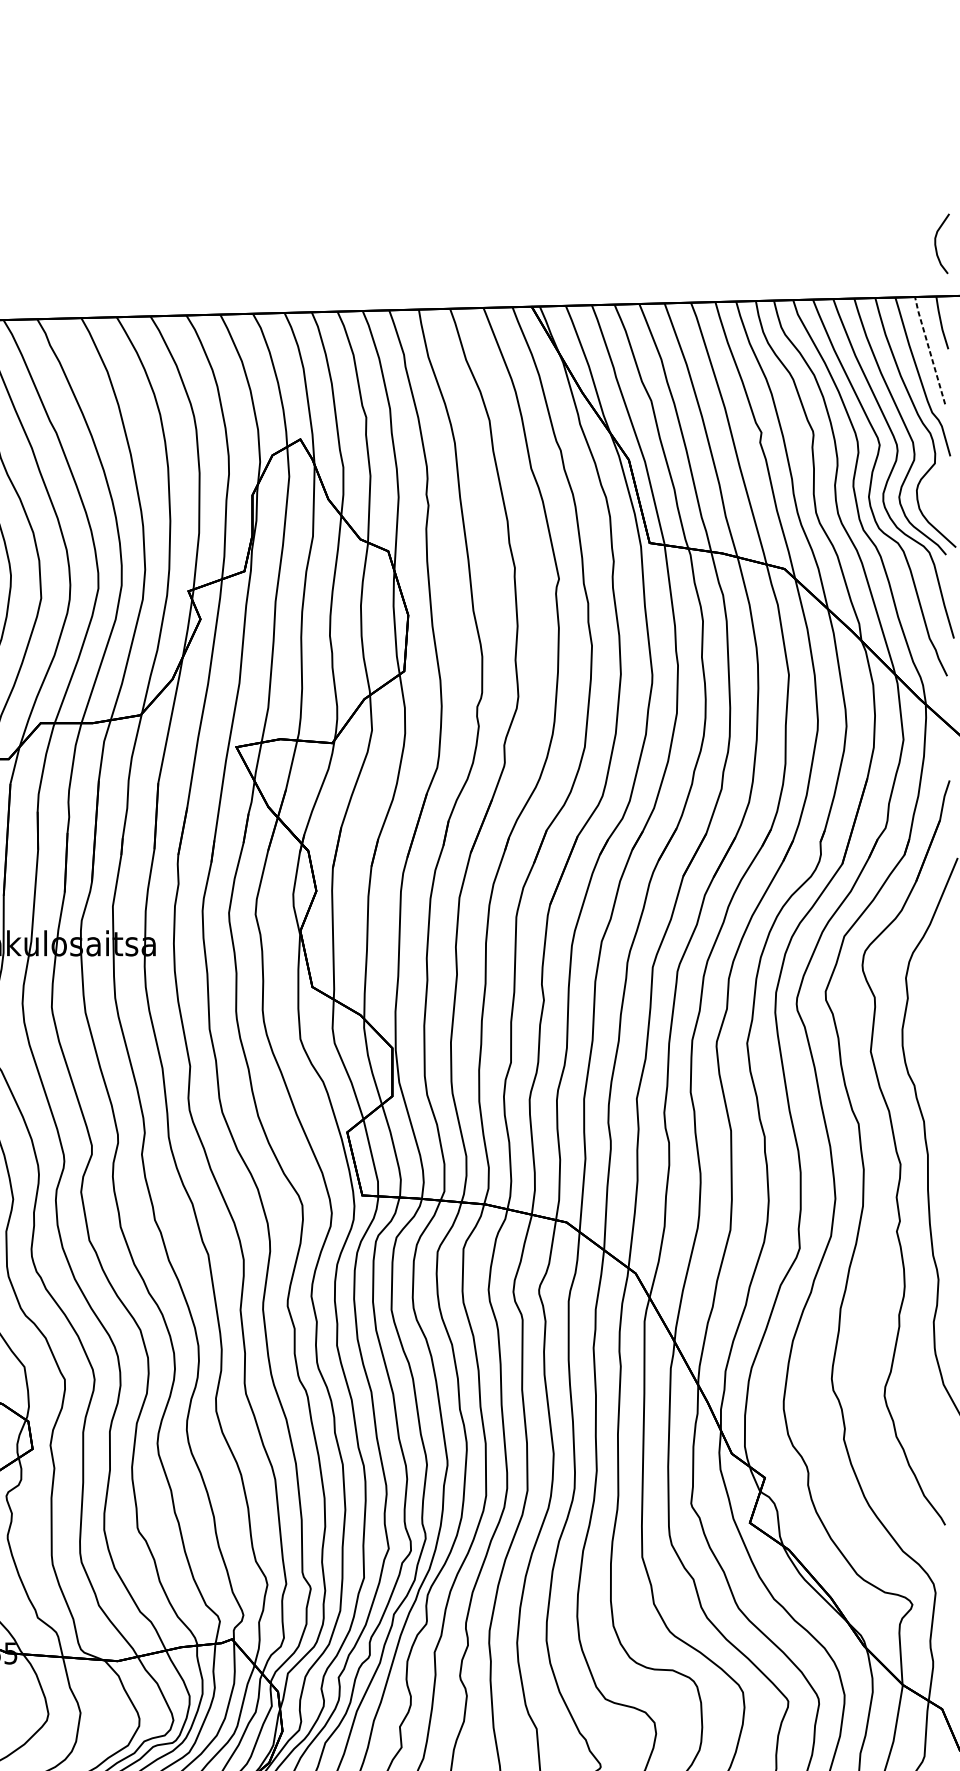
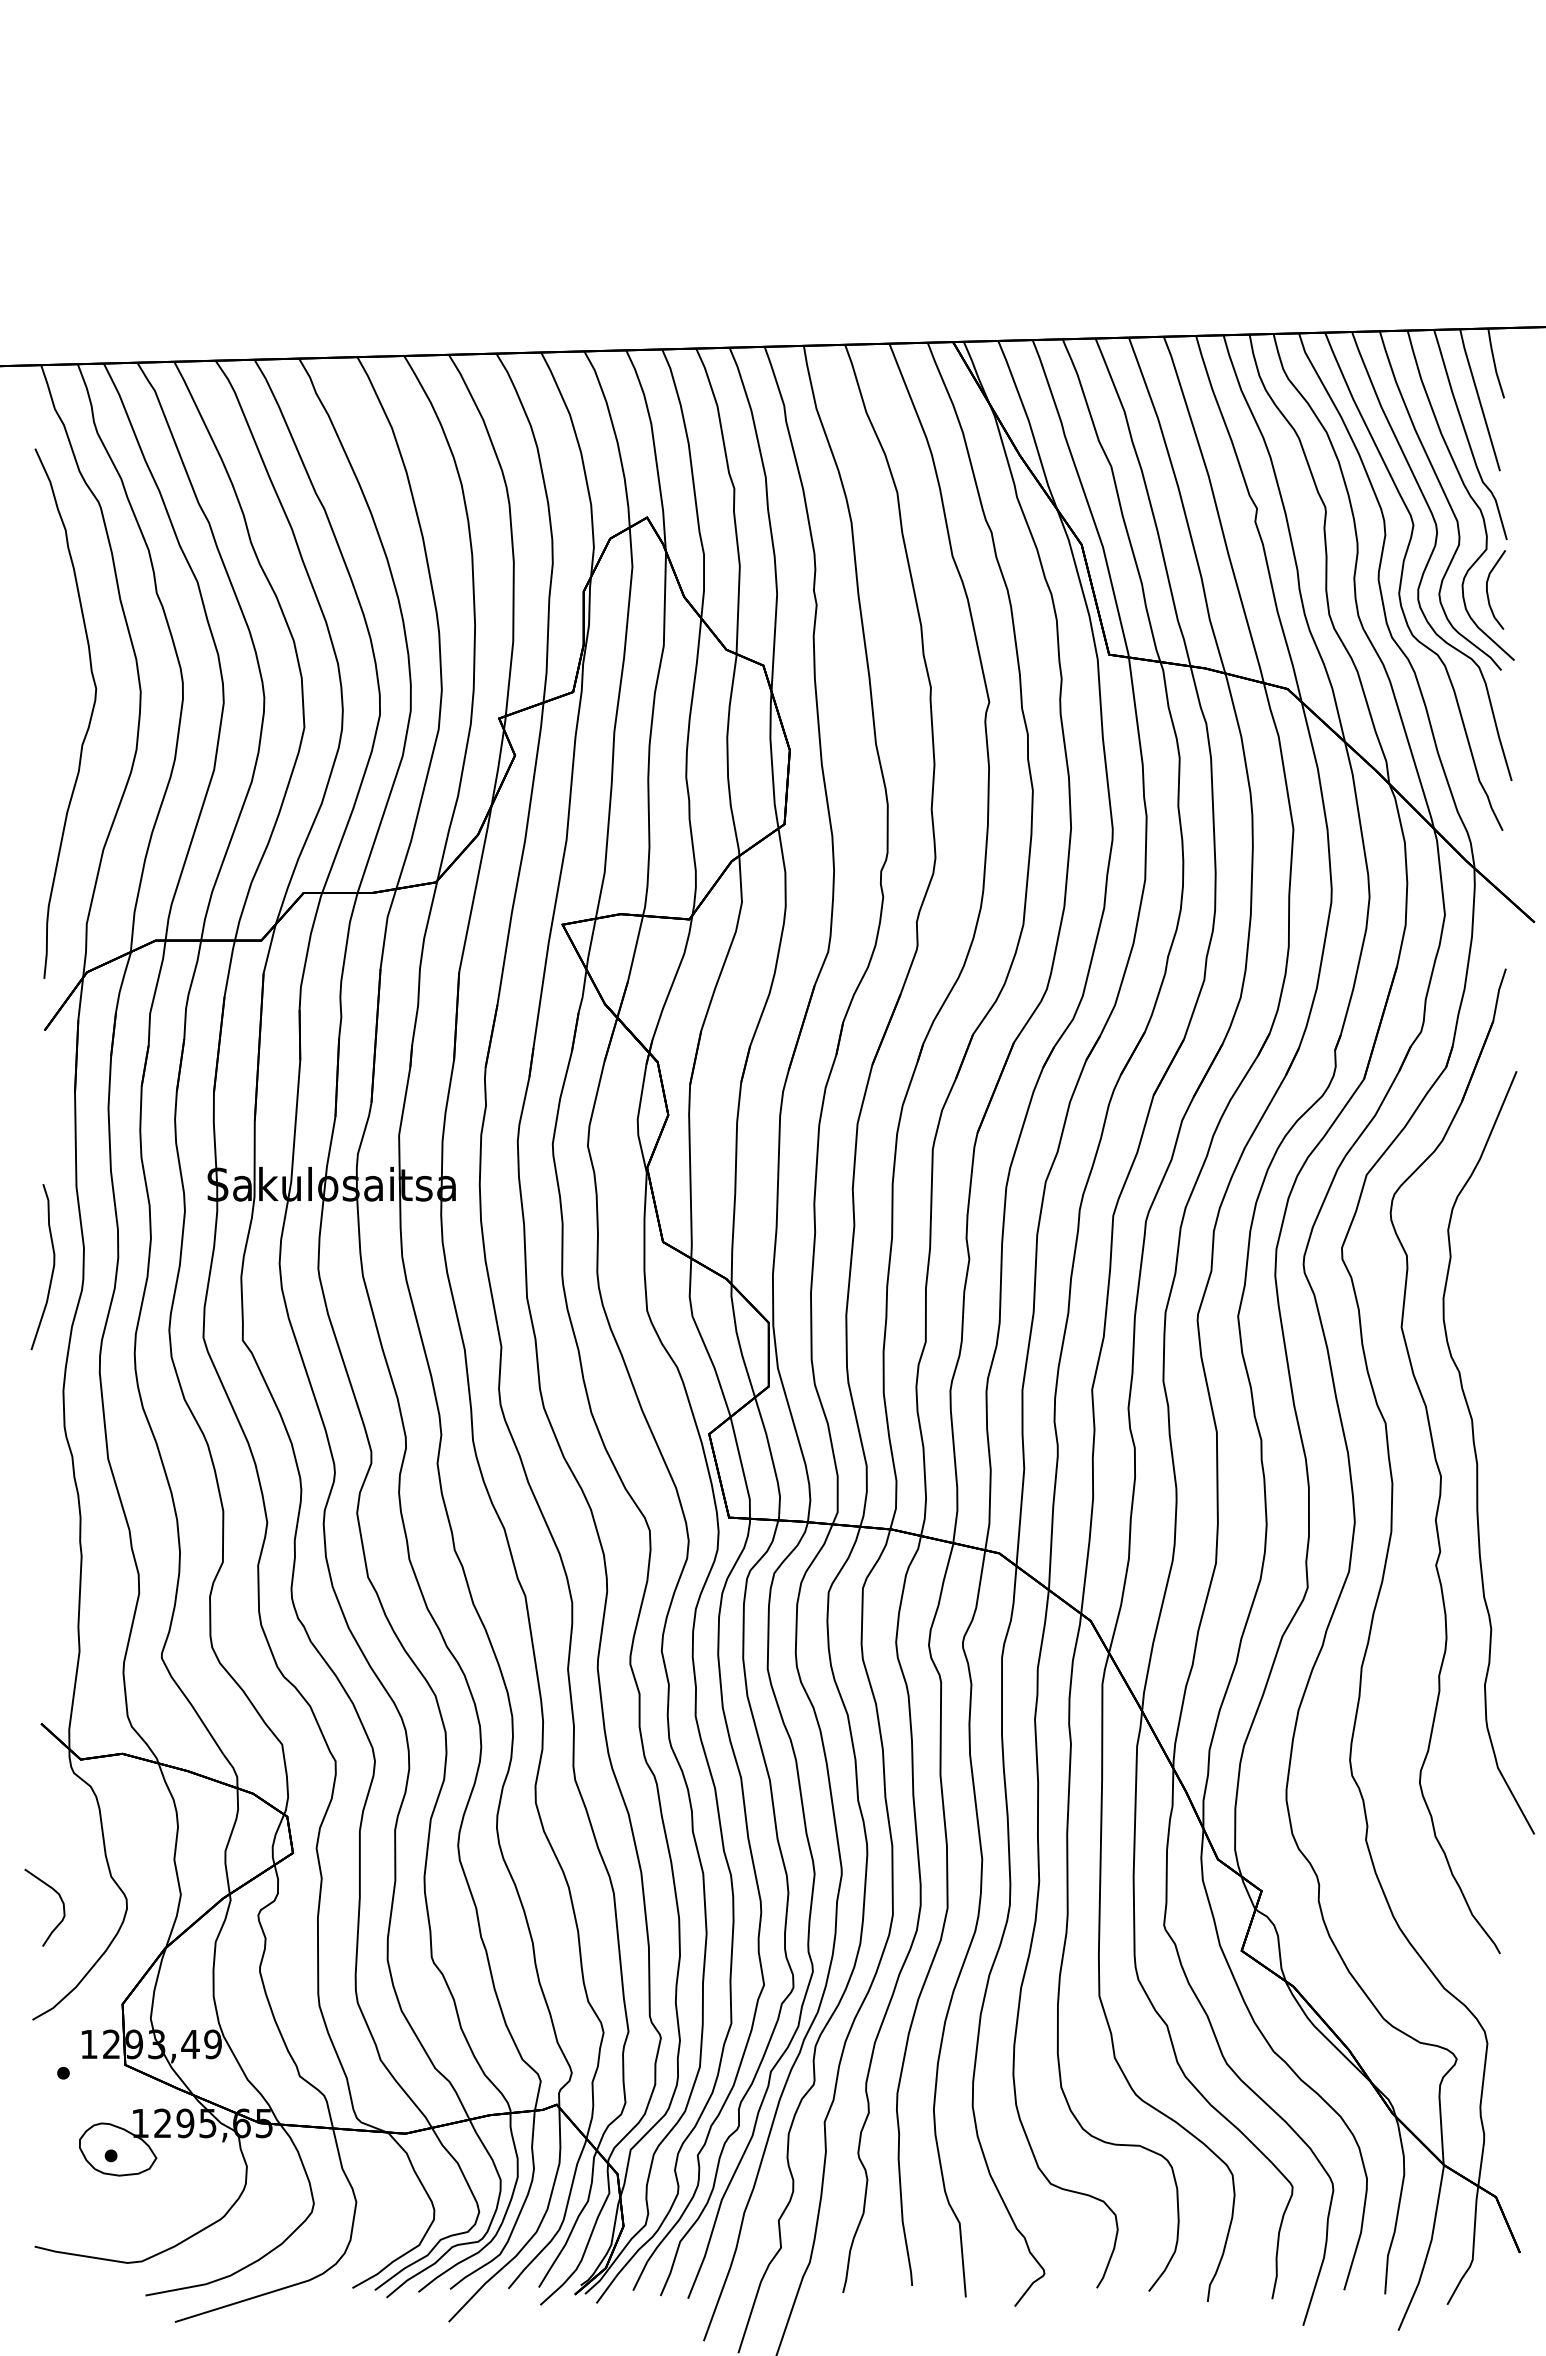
curve: (936, 245) -> (1488, 592), moved
line: (929, 350) -> (1479, 399), dashed -> solid

